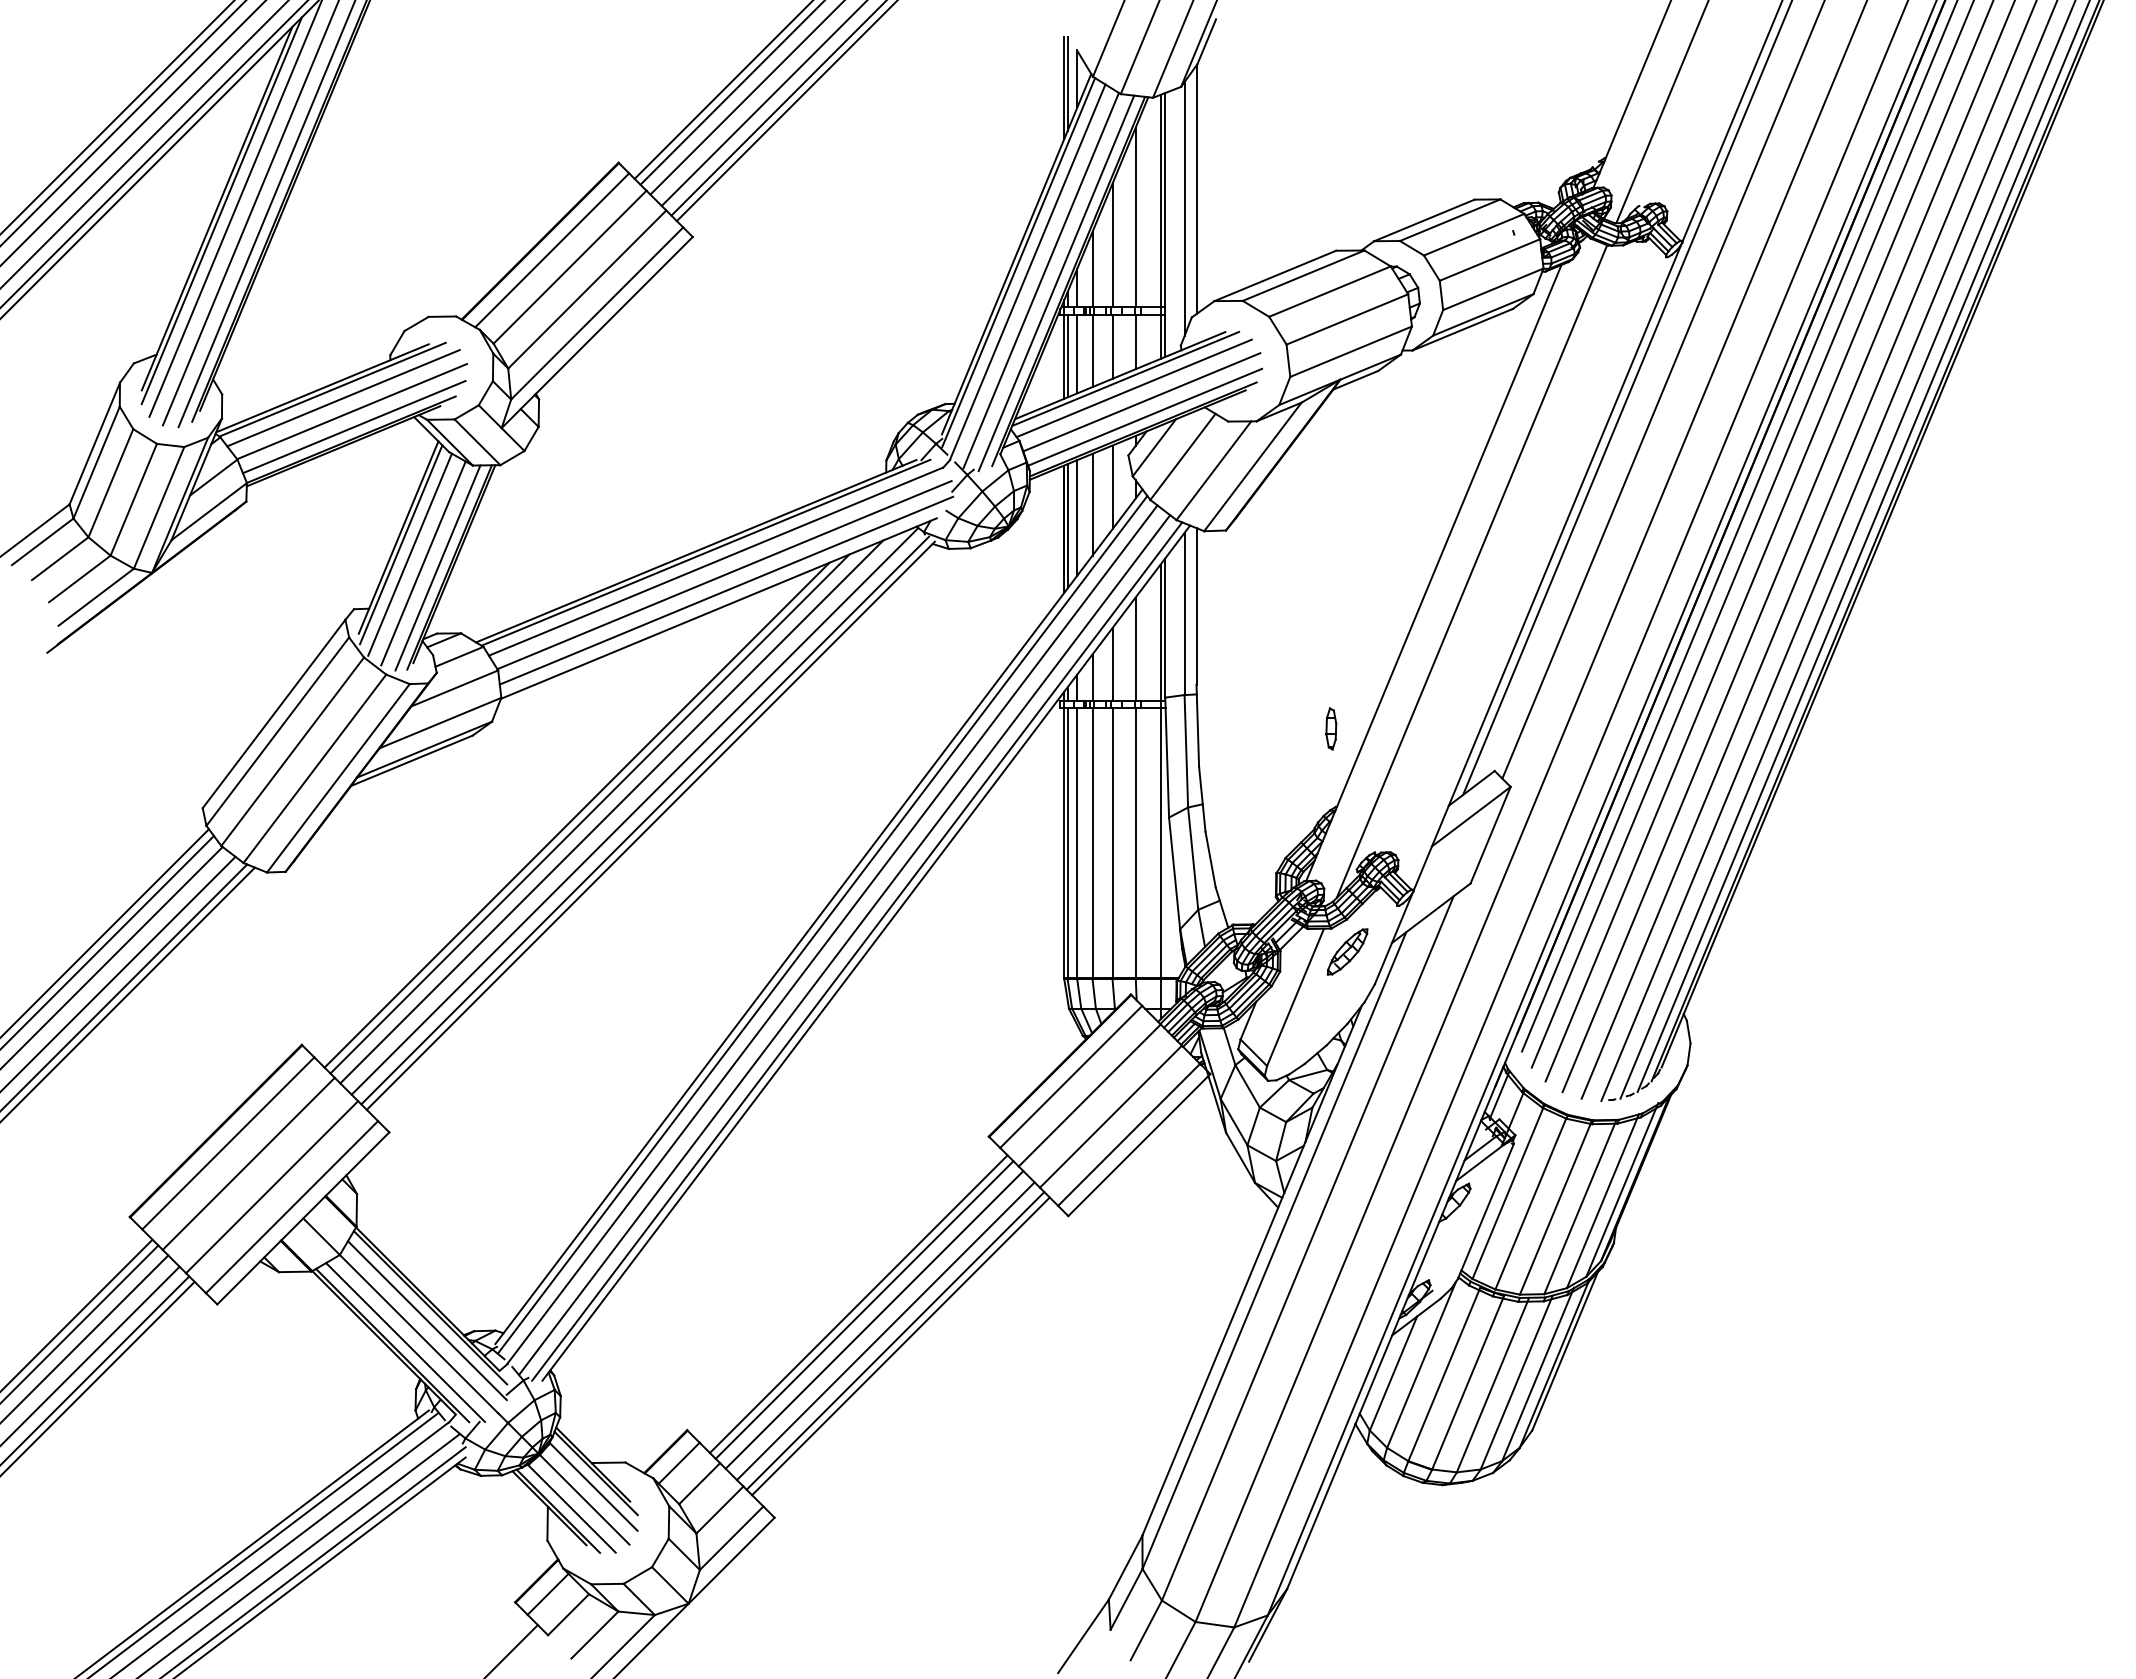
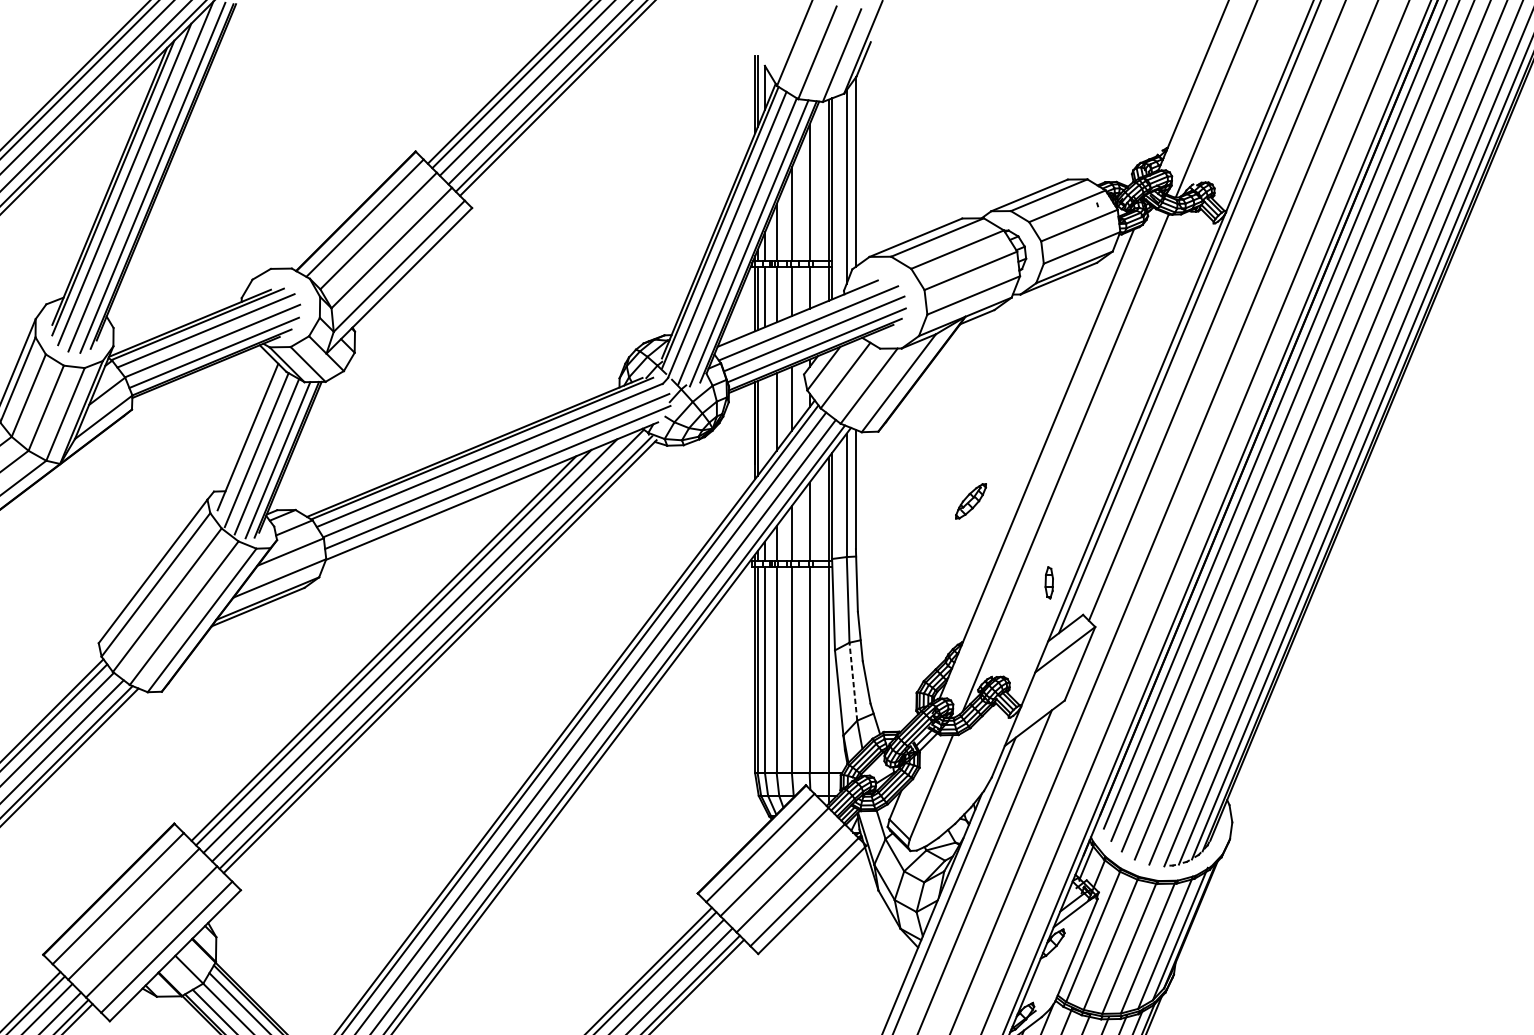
line: (1125, 378) -> (801, 315), removed
line: (1077, 517) -> (765, 421), removed
line: (401, 544) -> (250, 442), removed
part: (1331, 728) -> (1049, 582), moved
line: (1193, 858) -> (853, 681), solid -> dashed
part: (1347, 951) -> (970, 500), moved

